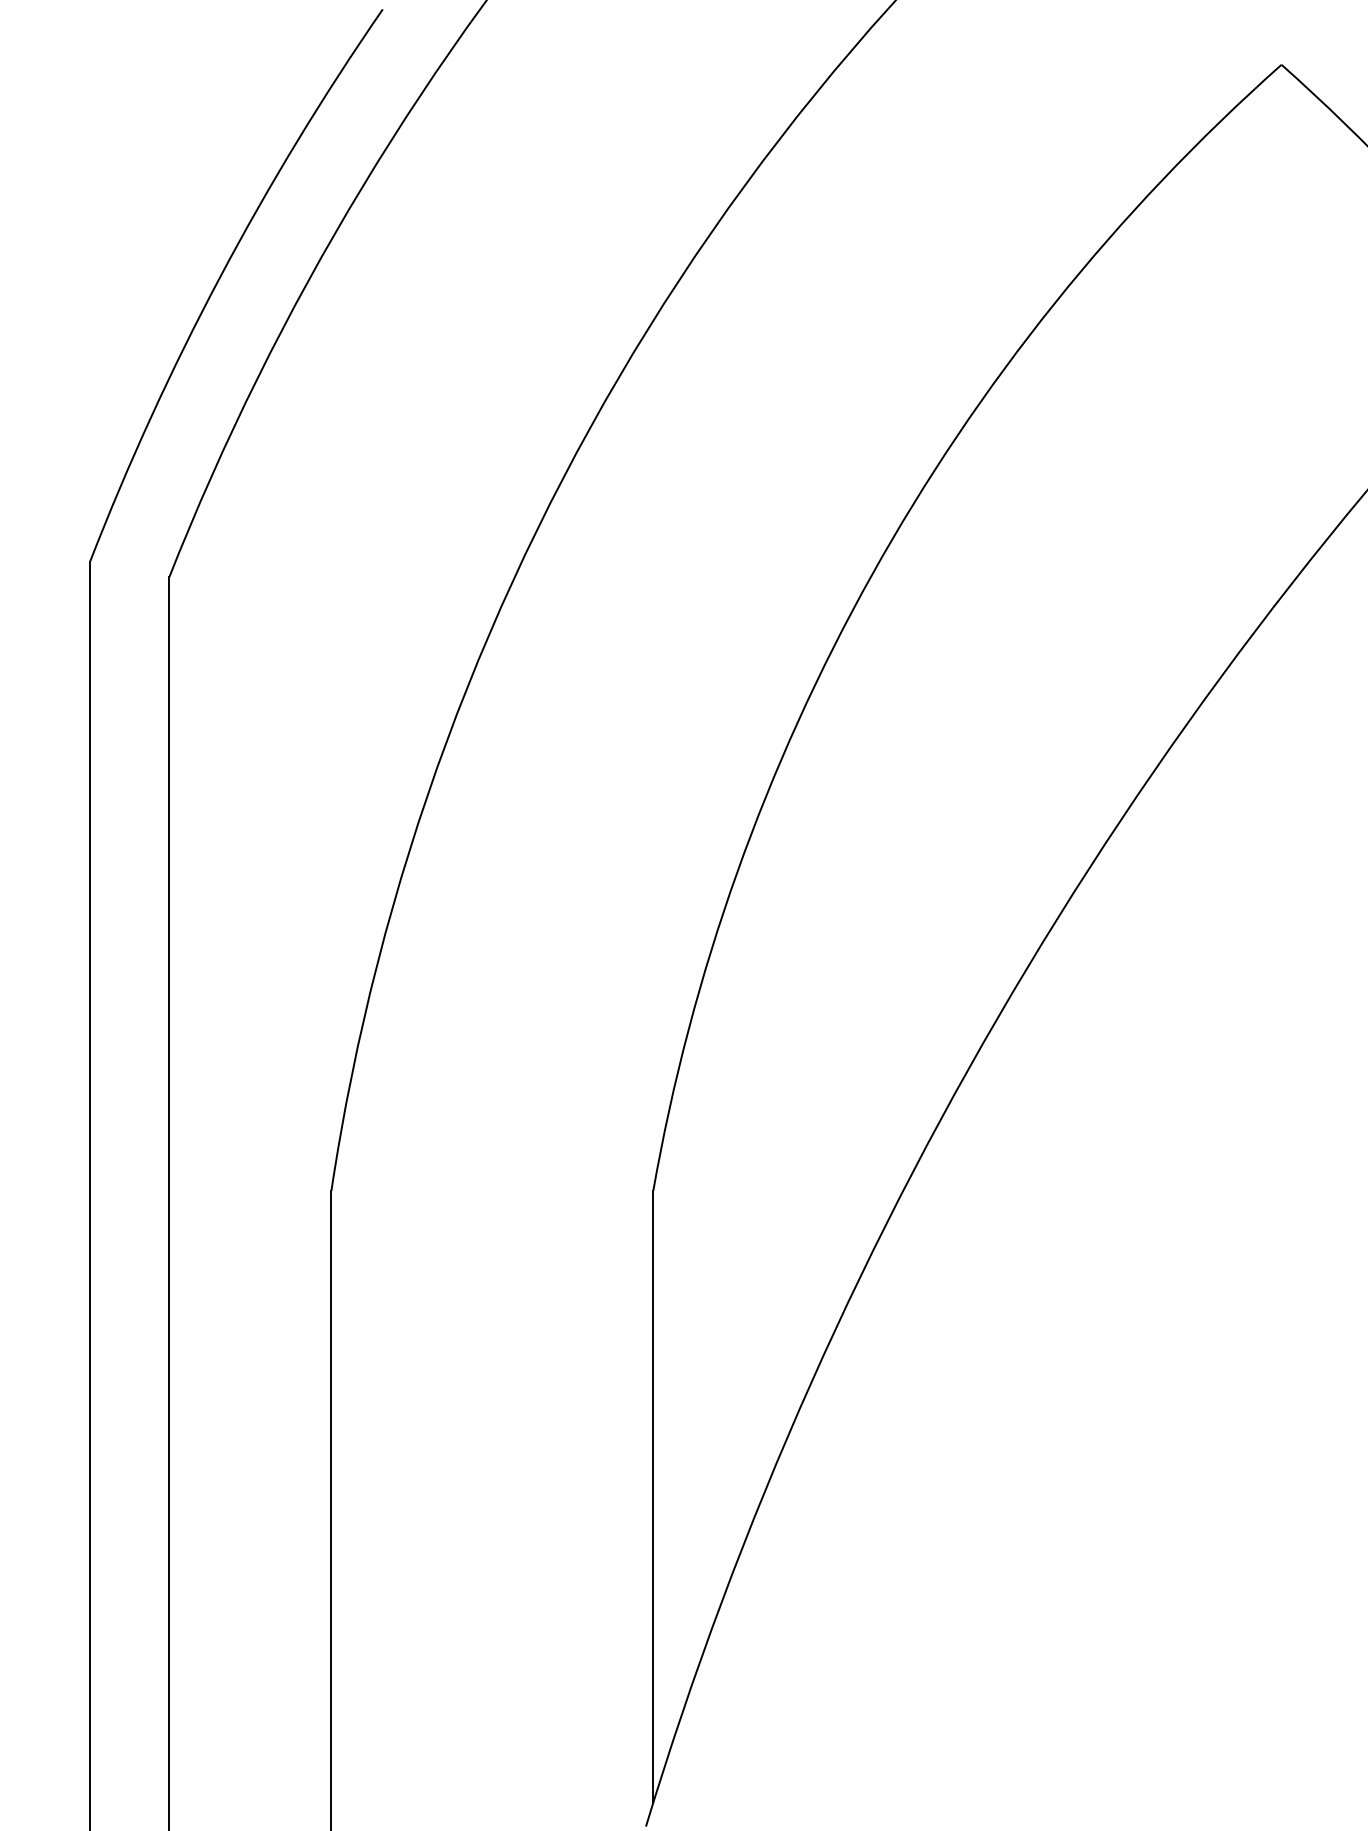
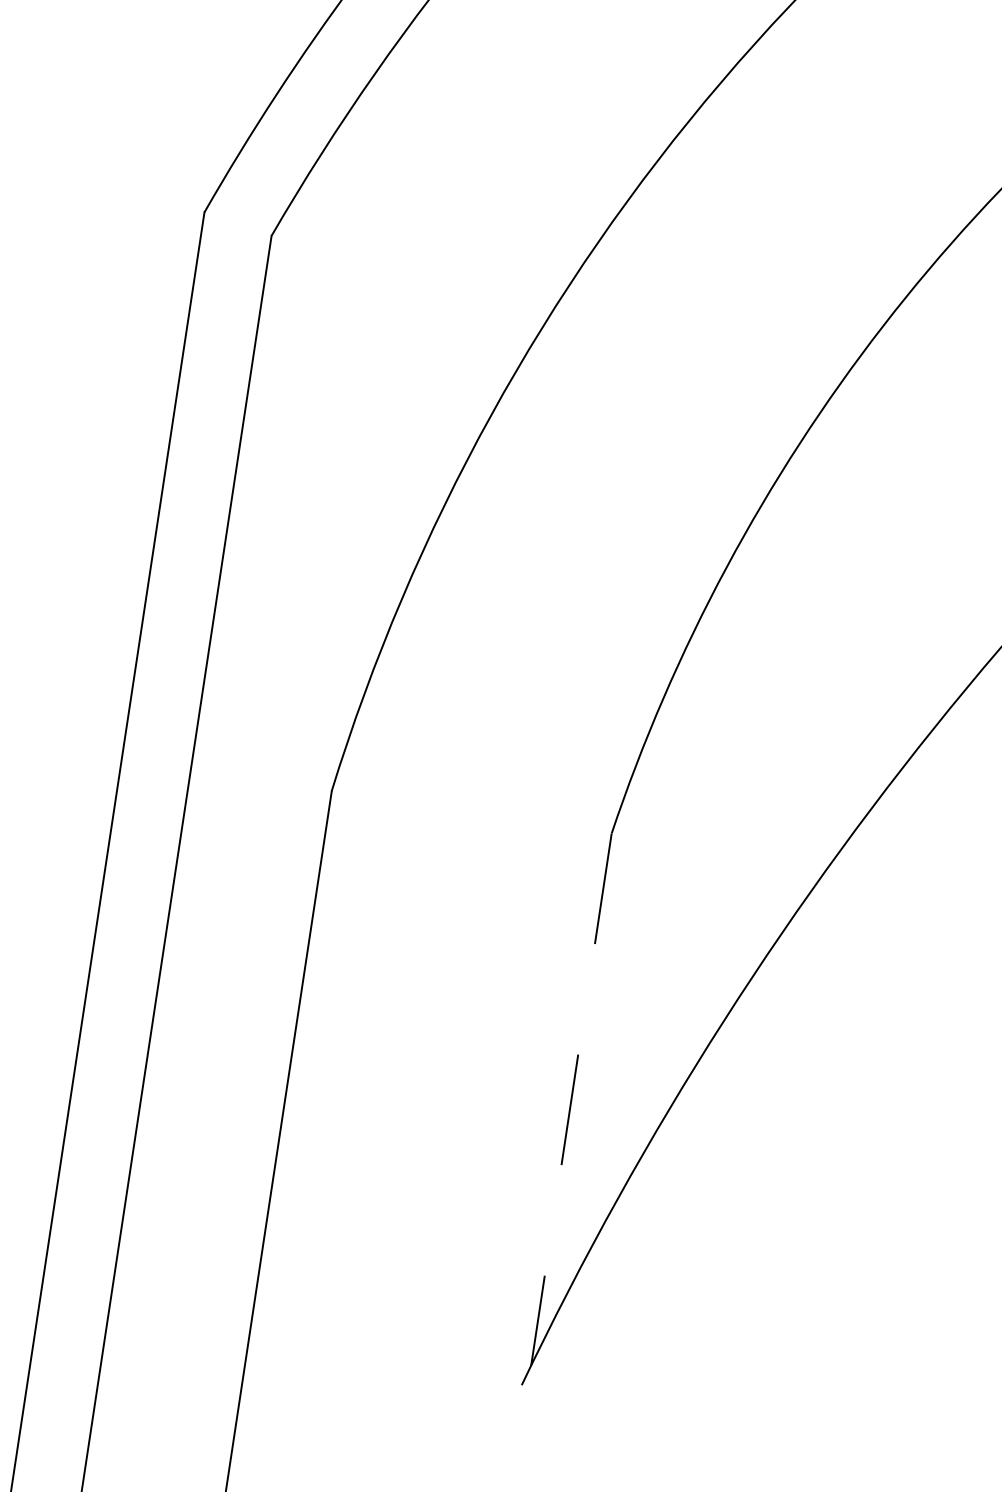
line: (653, 1497) -> (571, 1099), solid -> dashed

